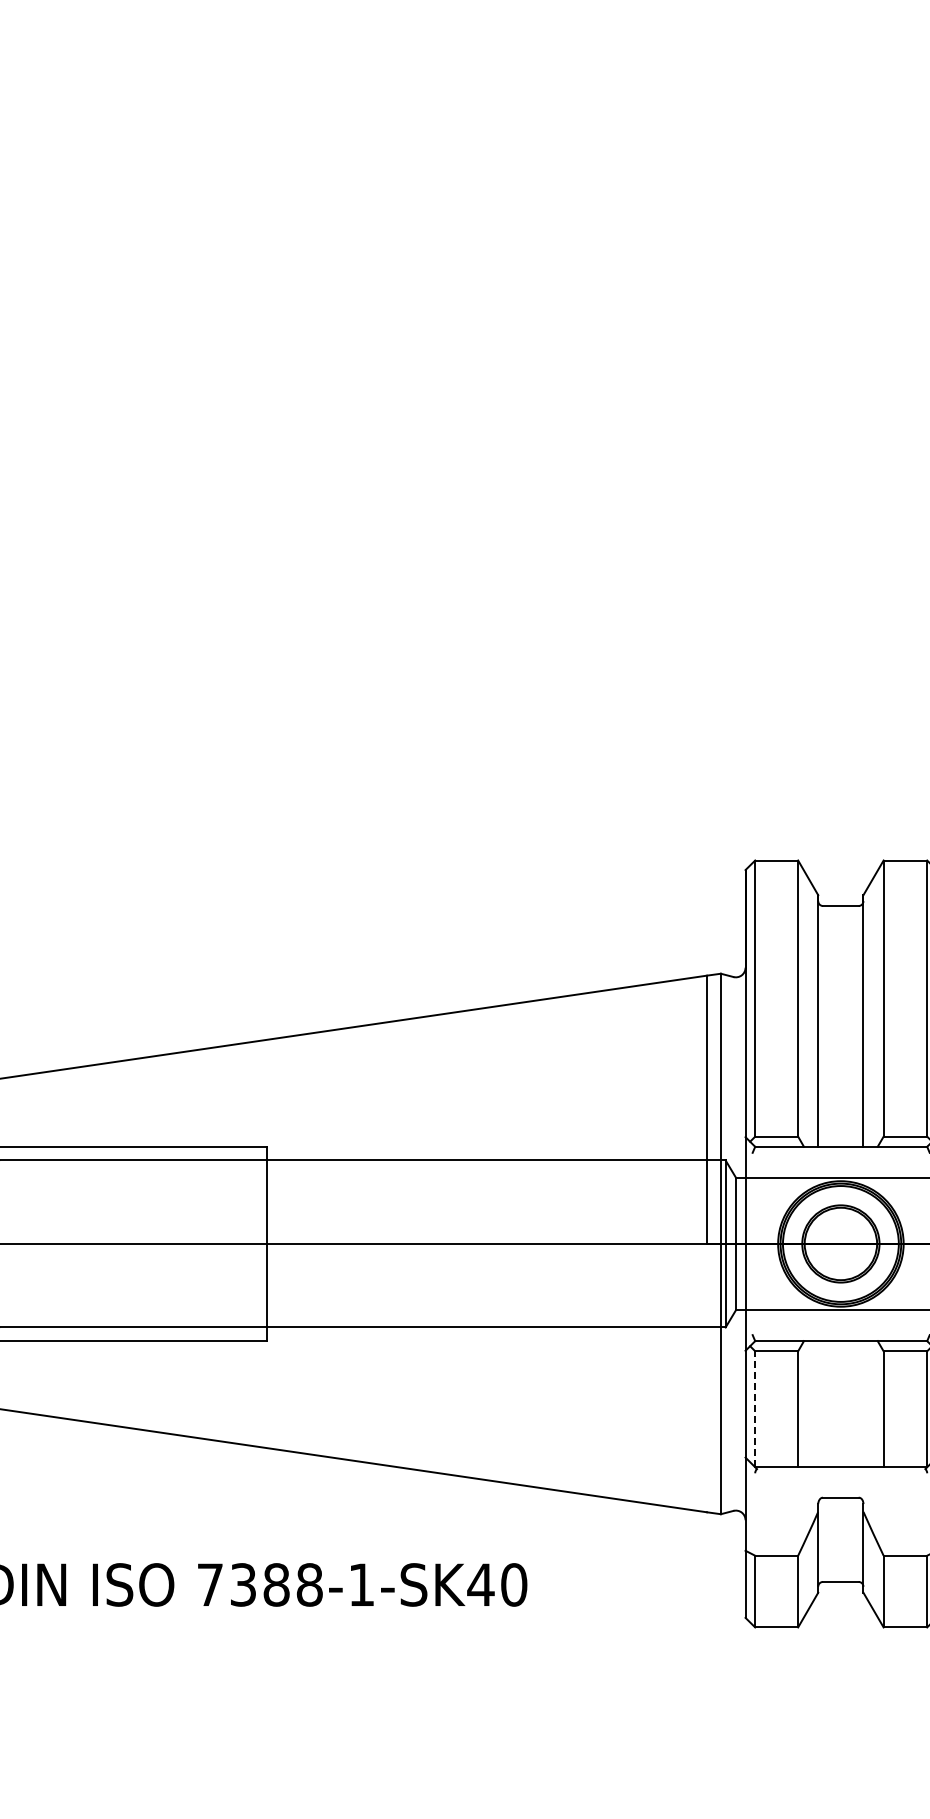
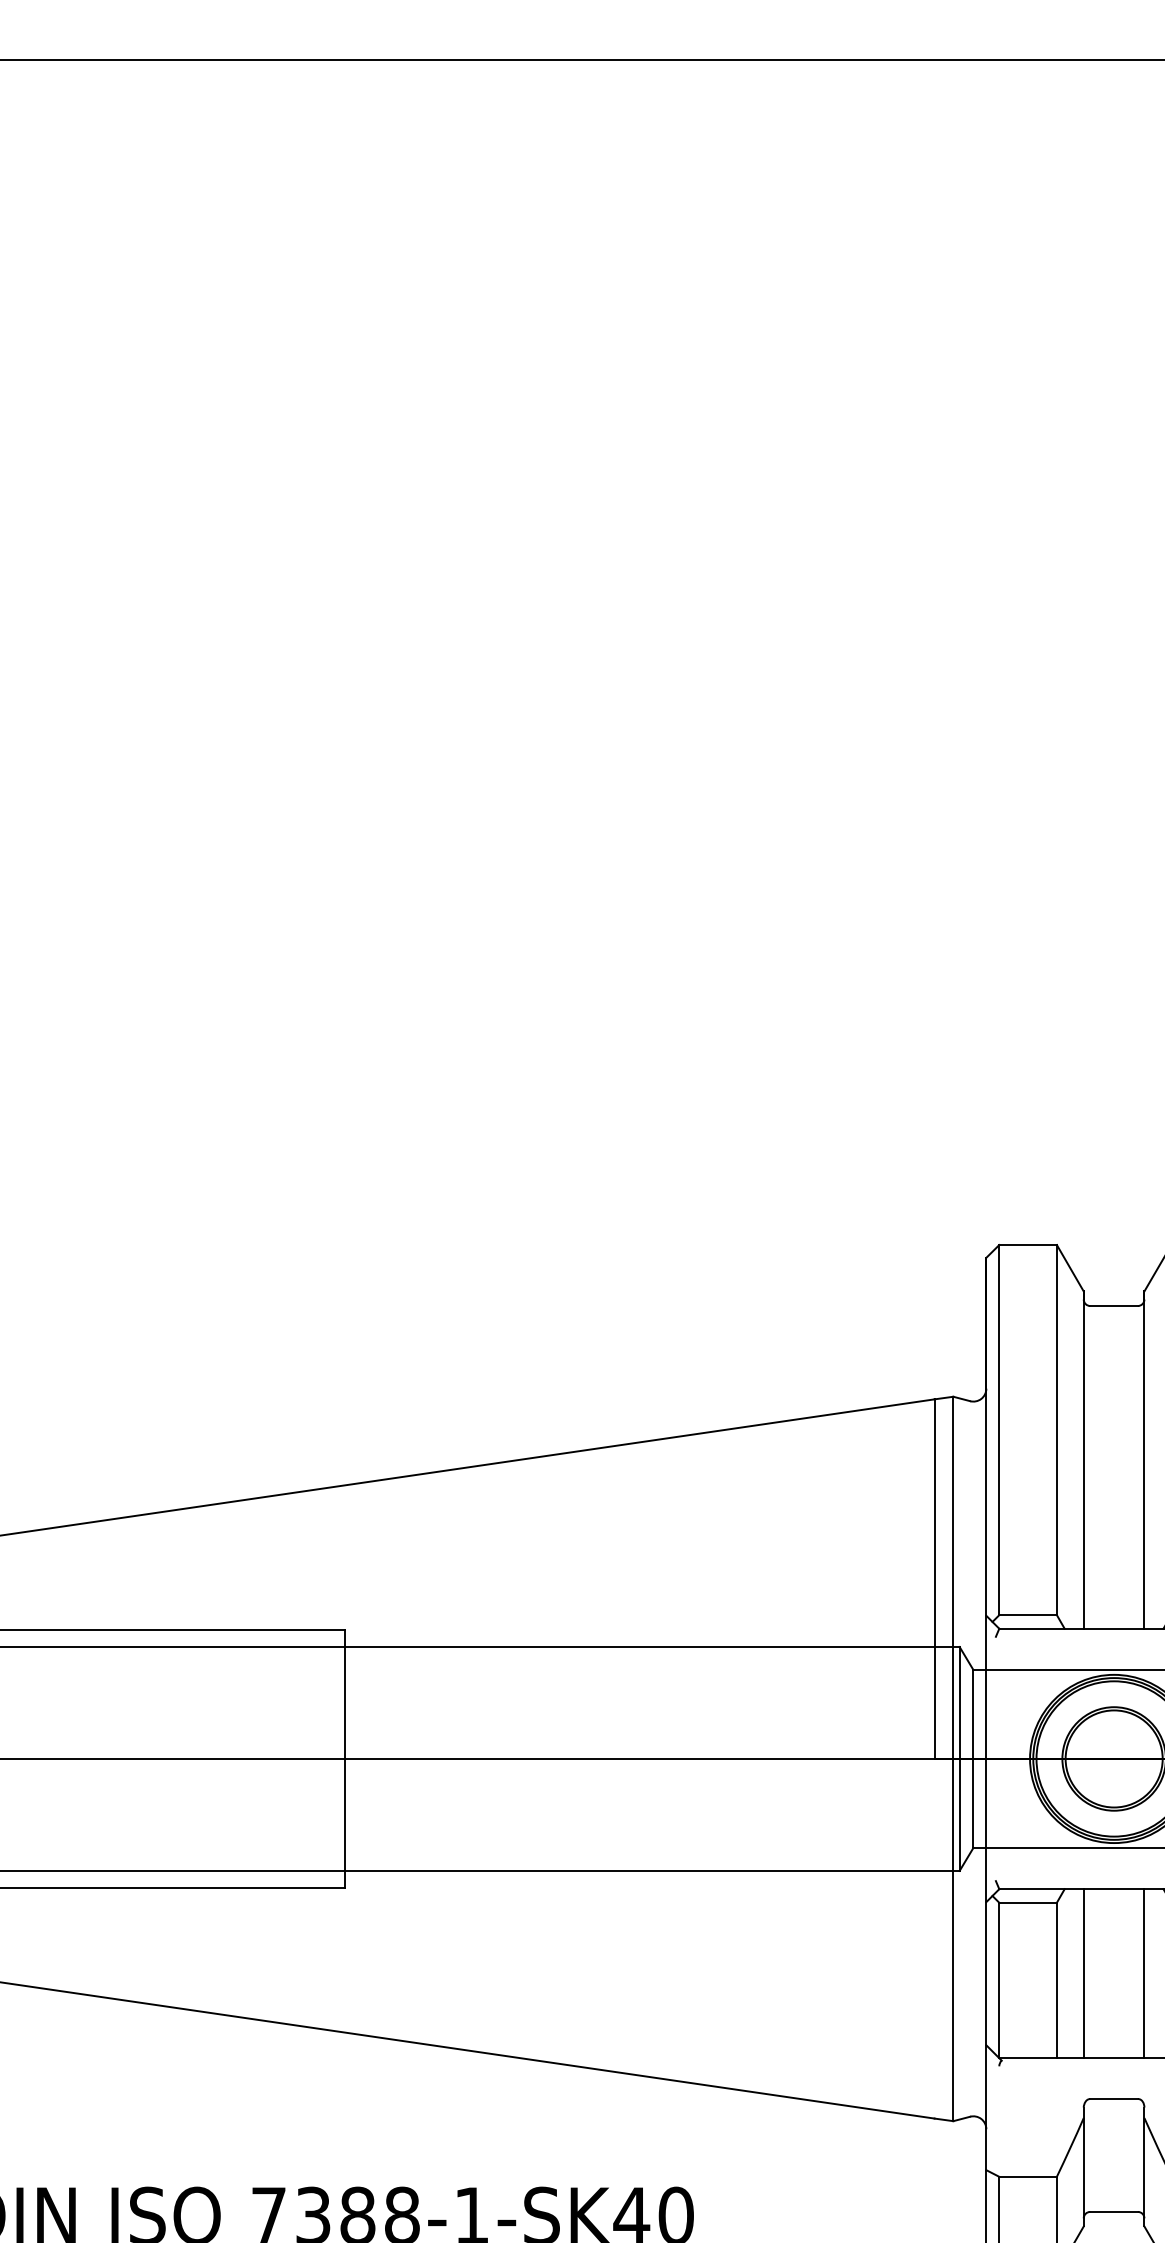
line: (818, 1404) -> (1084, 1974), added
line: (863, 1404) -> (1144, 1974), added
line: (755, 1409) -> (999, 1980), dashed -> solid

